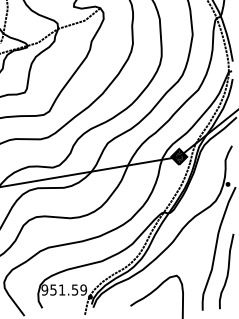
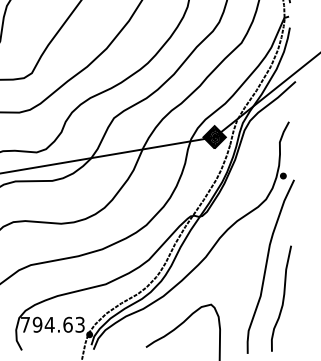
text: (63, 289) -> (51, 324), 951.59 -> 794.63

